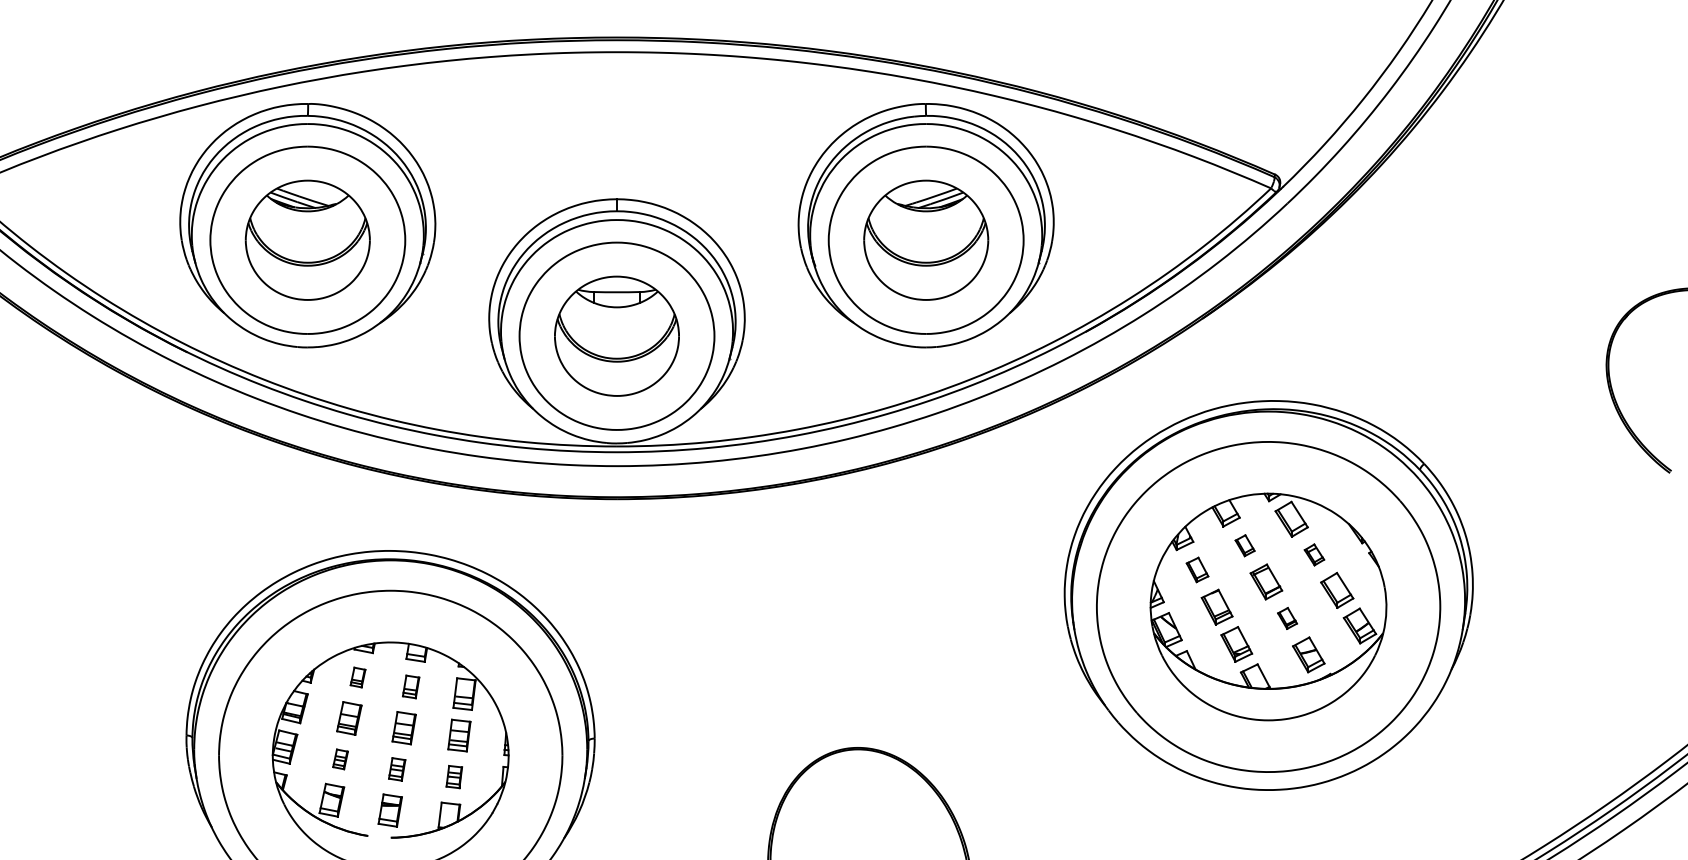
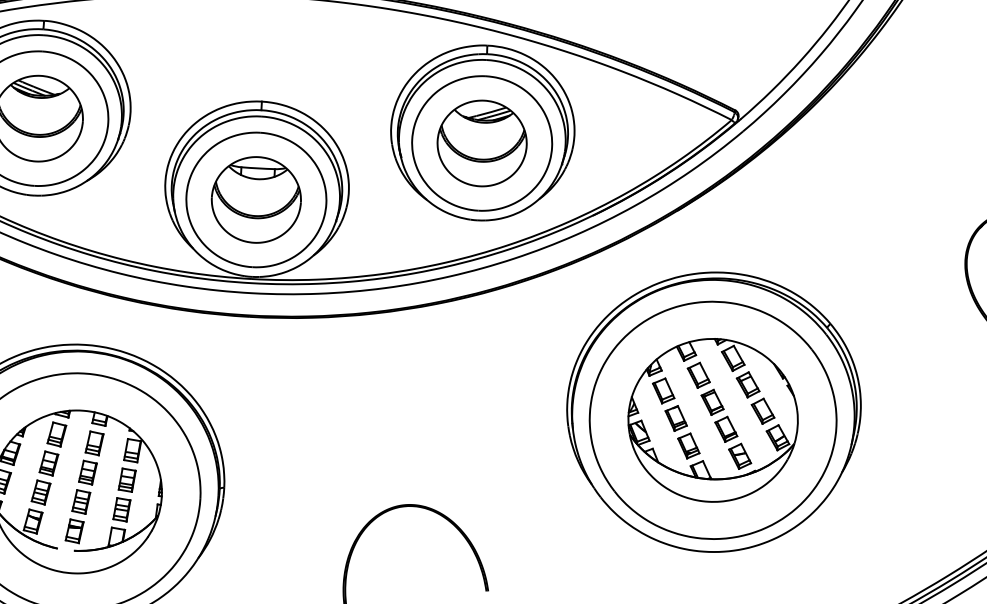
part: (1244, 545) -> (698, 375), size x1.67
part: (1314, 554) -> (748, 384), size x1.67
part: (1197, 569) -> (663, 390), size x1.43
part: (1287, 618) -> (726, 429), size x1.67
part: (357, 677) -> (56, 434), size x1.67
part: (410, 686) -> (94, 443), size x1.43
part: (340, 759) -> (40, 492), size x1.67
part: (396, 769) -> (80, 502), size x1.43
part: (454, 776) -> (122, 509), size x1.43

